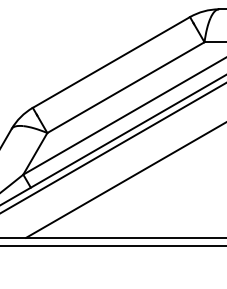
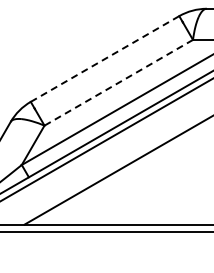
line: (111, 62) -> (105, 59), solid -> dashed
line: (125, 87) -> (118, 82), solid -> dashed

